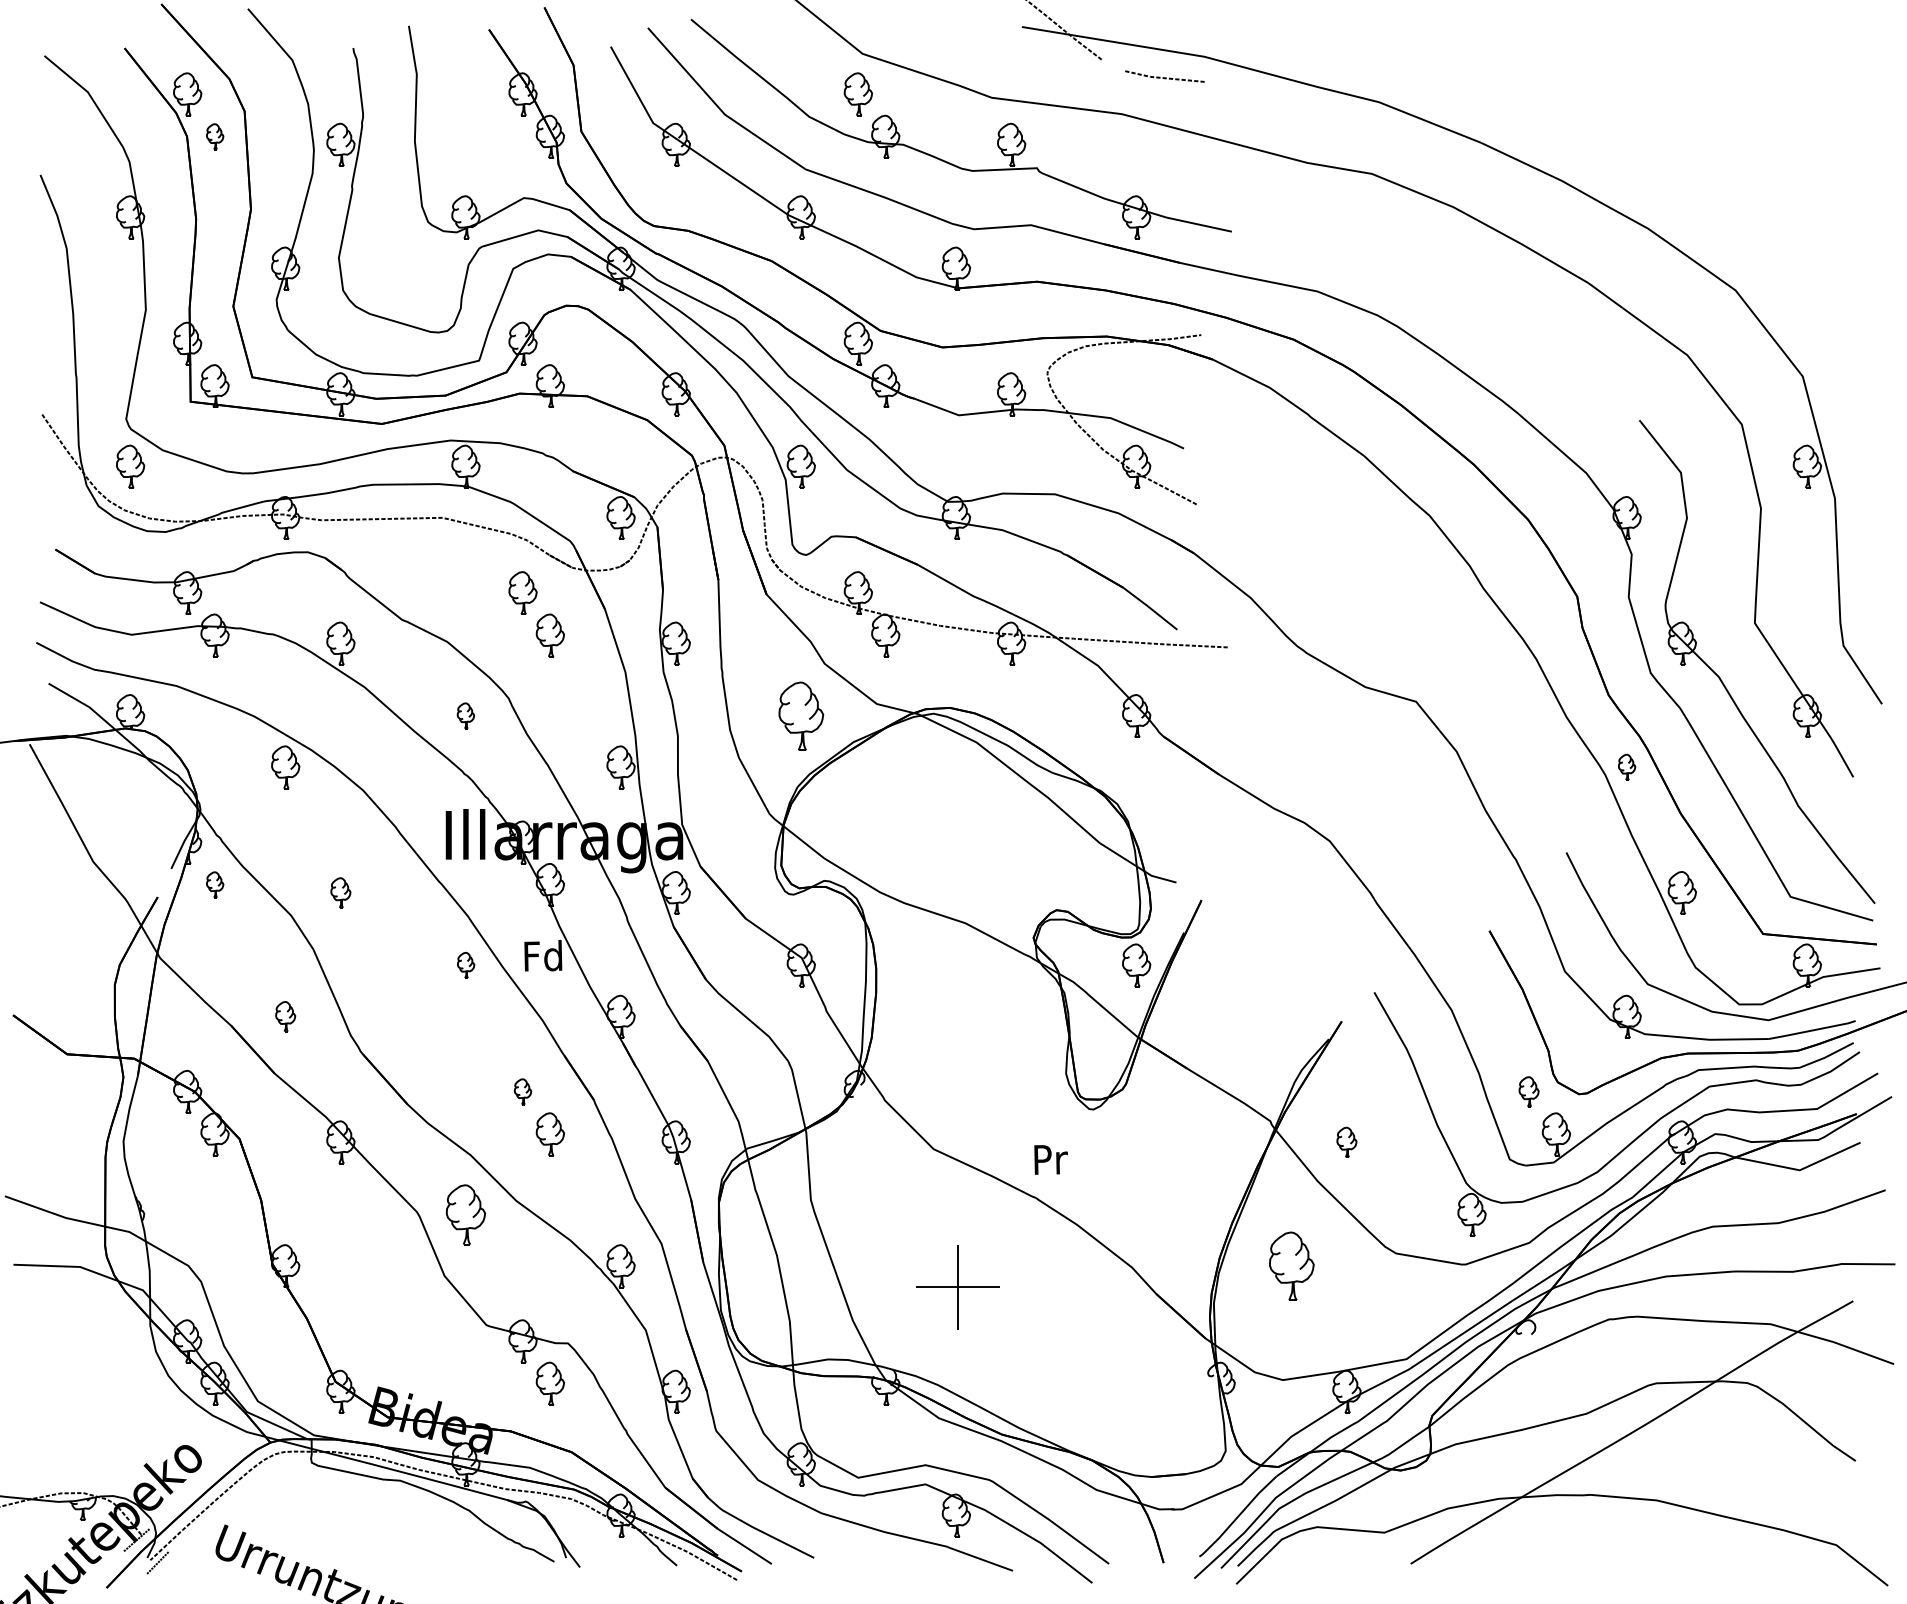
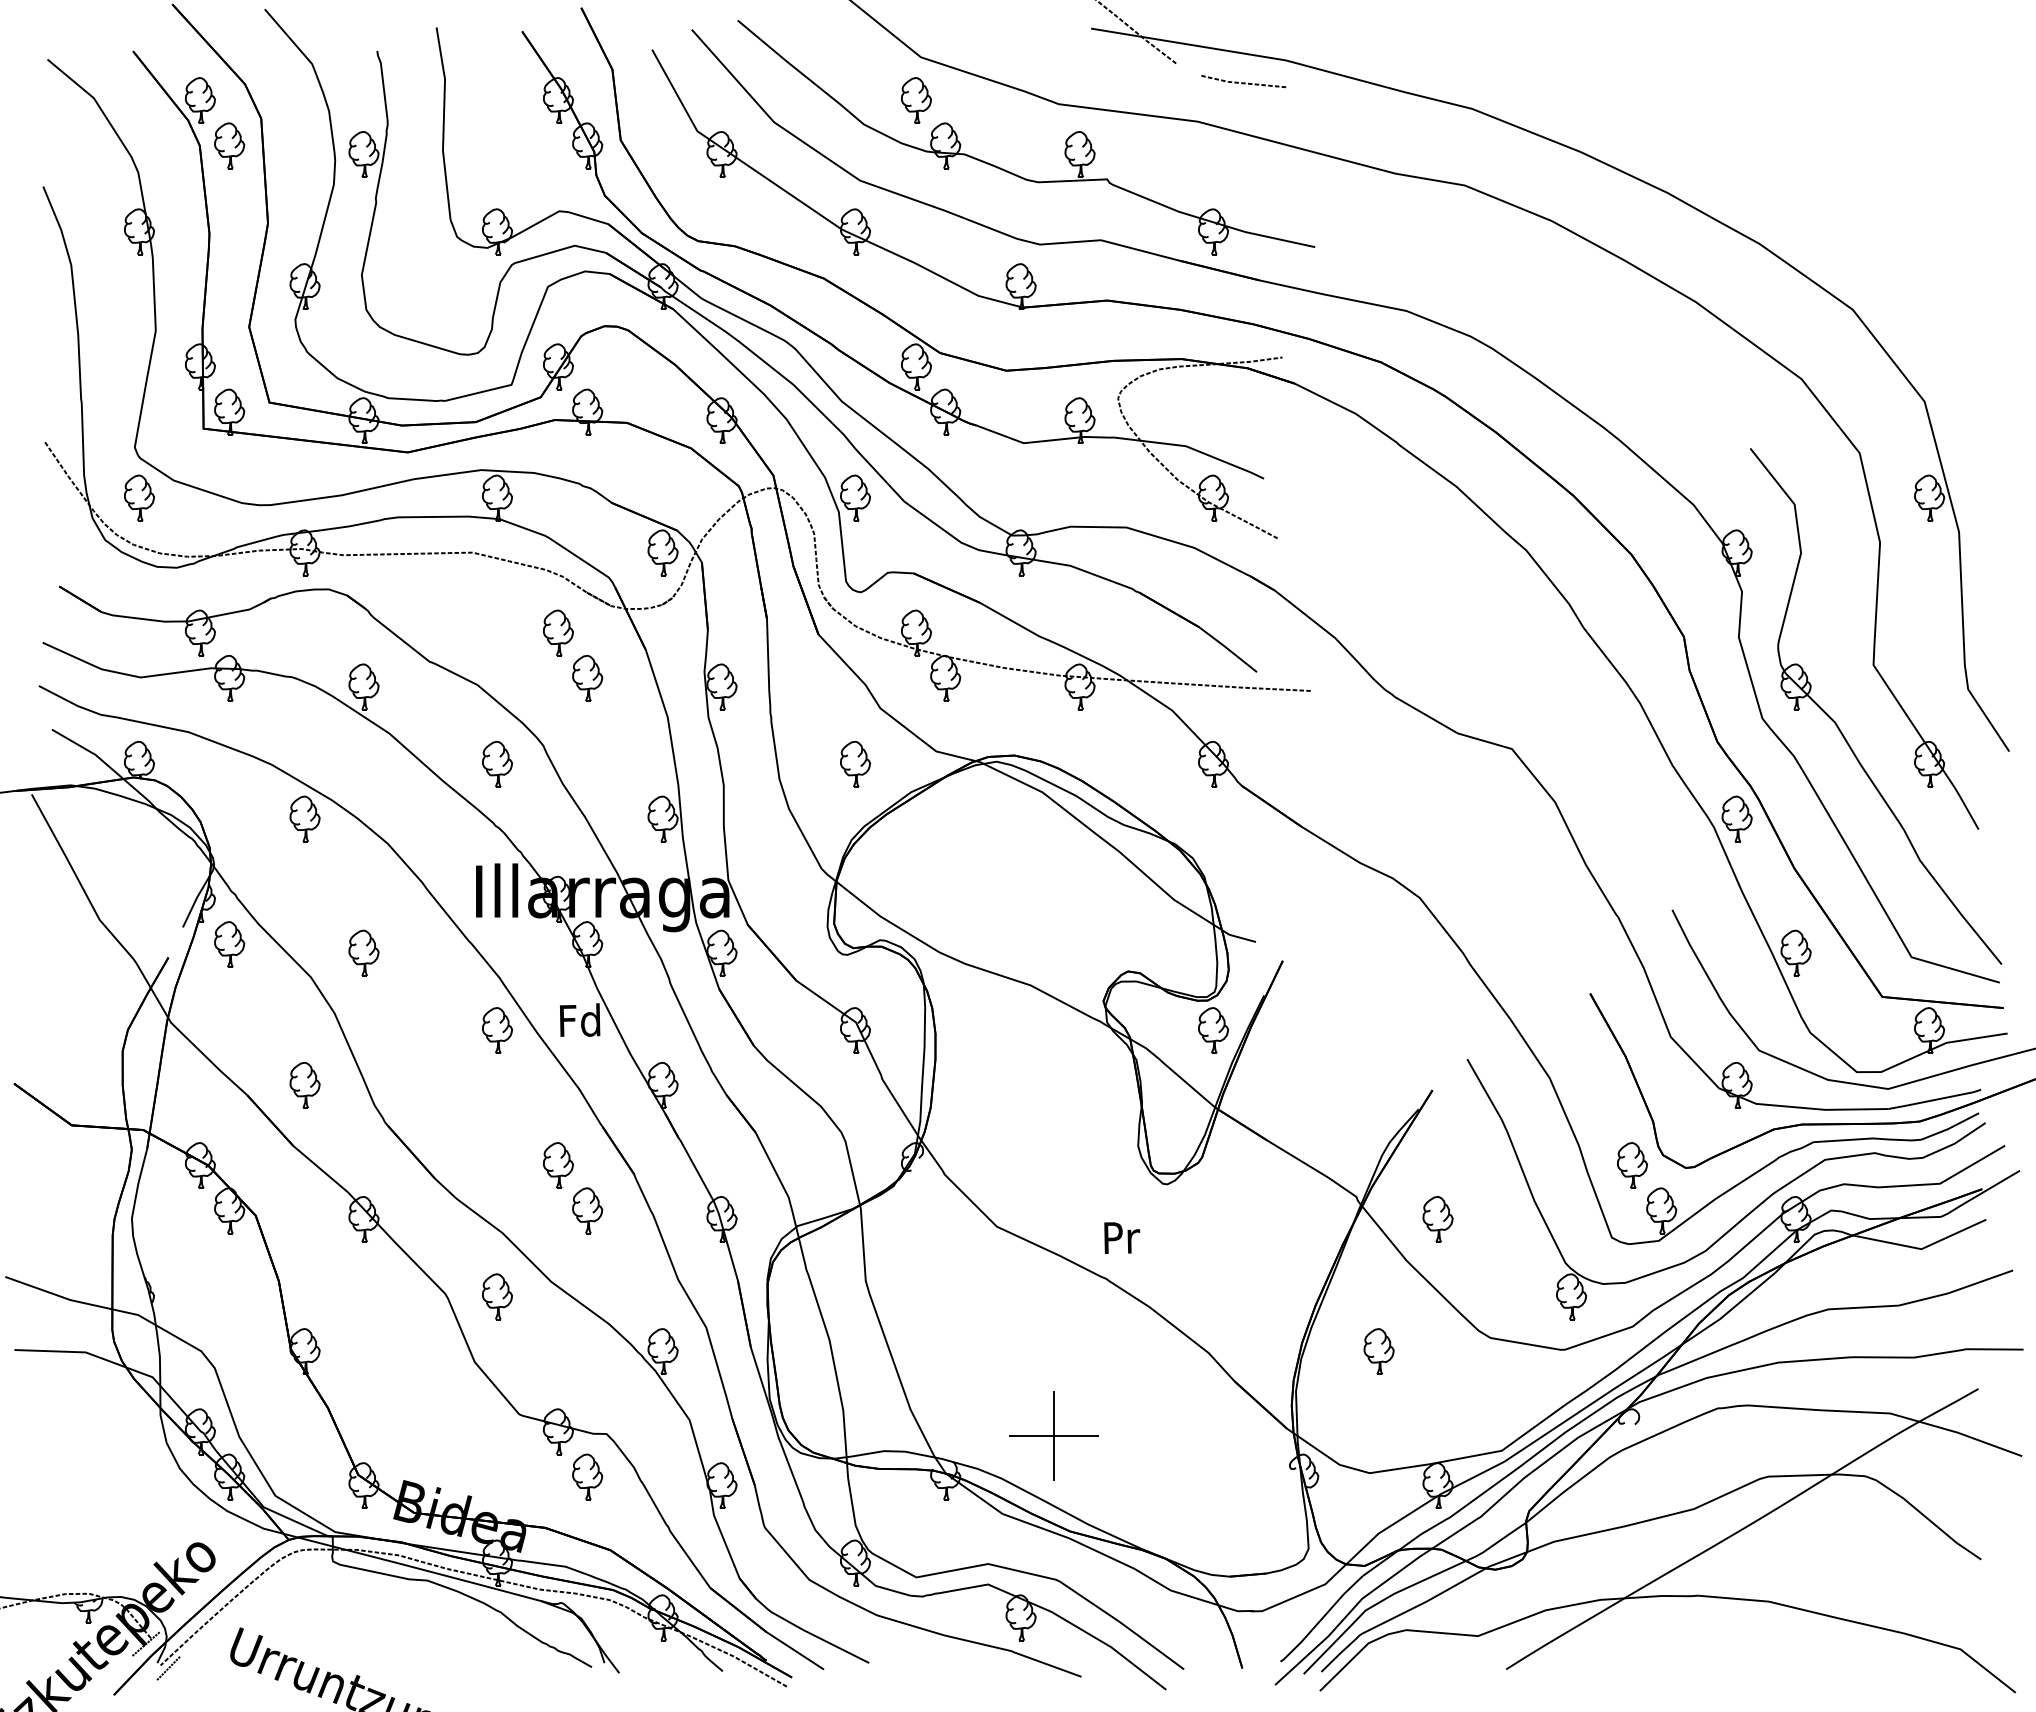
part: (214, 136) -> (229, 145), size x1.67
part: (465, 715) -> (497, 763), size x1.67
part: (801, 715) -> (855, 763), size x0.62
part: (1626, 766) -> (1736, 818), size x1.67
part: (214, 884) -> (229, 944), size x1.67
part: (340, 892) -> (363, 952), size x1.43
part: (465, 965) -> (497, 1030), size x1.67
part: (285, 1016) -> (304, 1084), size x1.43
part: (523, 1091) -> (558, 1165), size x1.67
part: (1529, 1091) -> (1632, 1165), size x1.43
part: (1346, 1142) -> (1437, 1219), size x1.43
part: (465, 1214) -> (497, 1296), size x0.71
part: (1291, 1266) -> (1378, 1351), size x0.62
part: (957, 1286) -> (1053, 1435), moved

